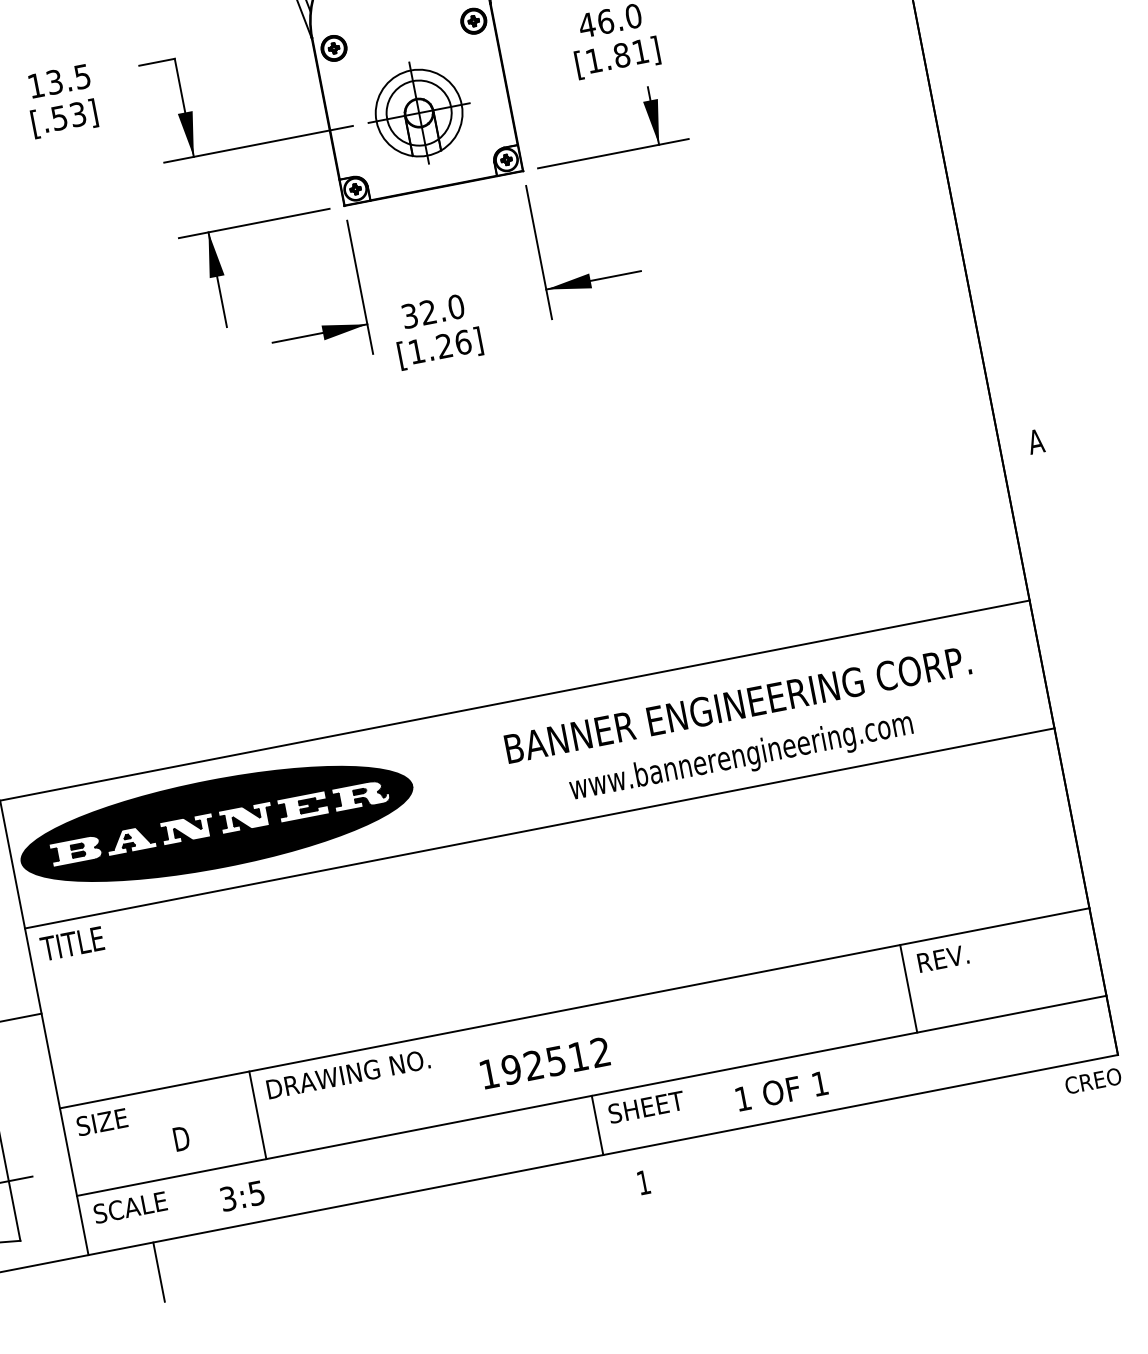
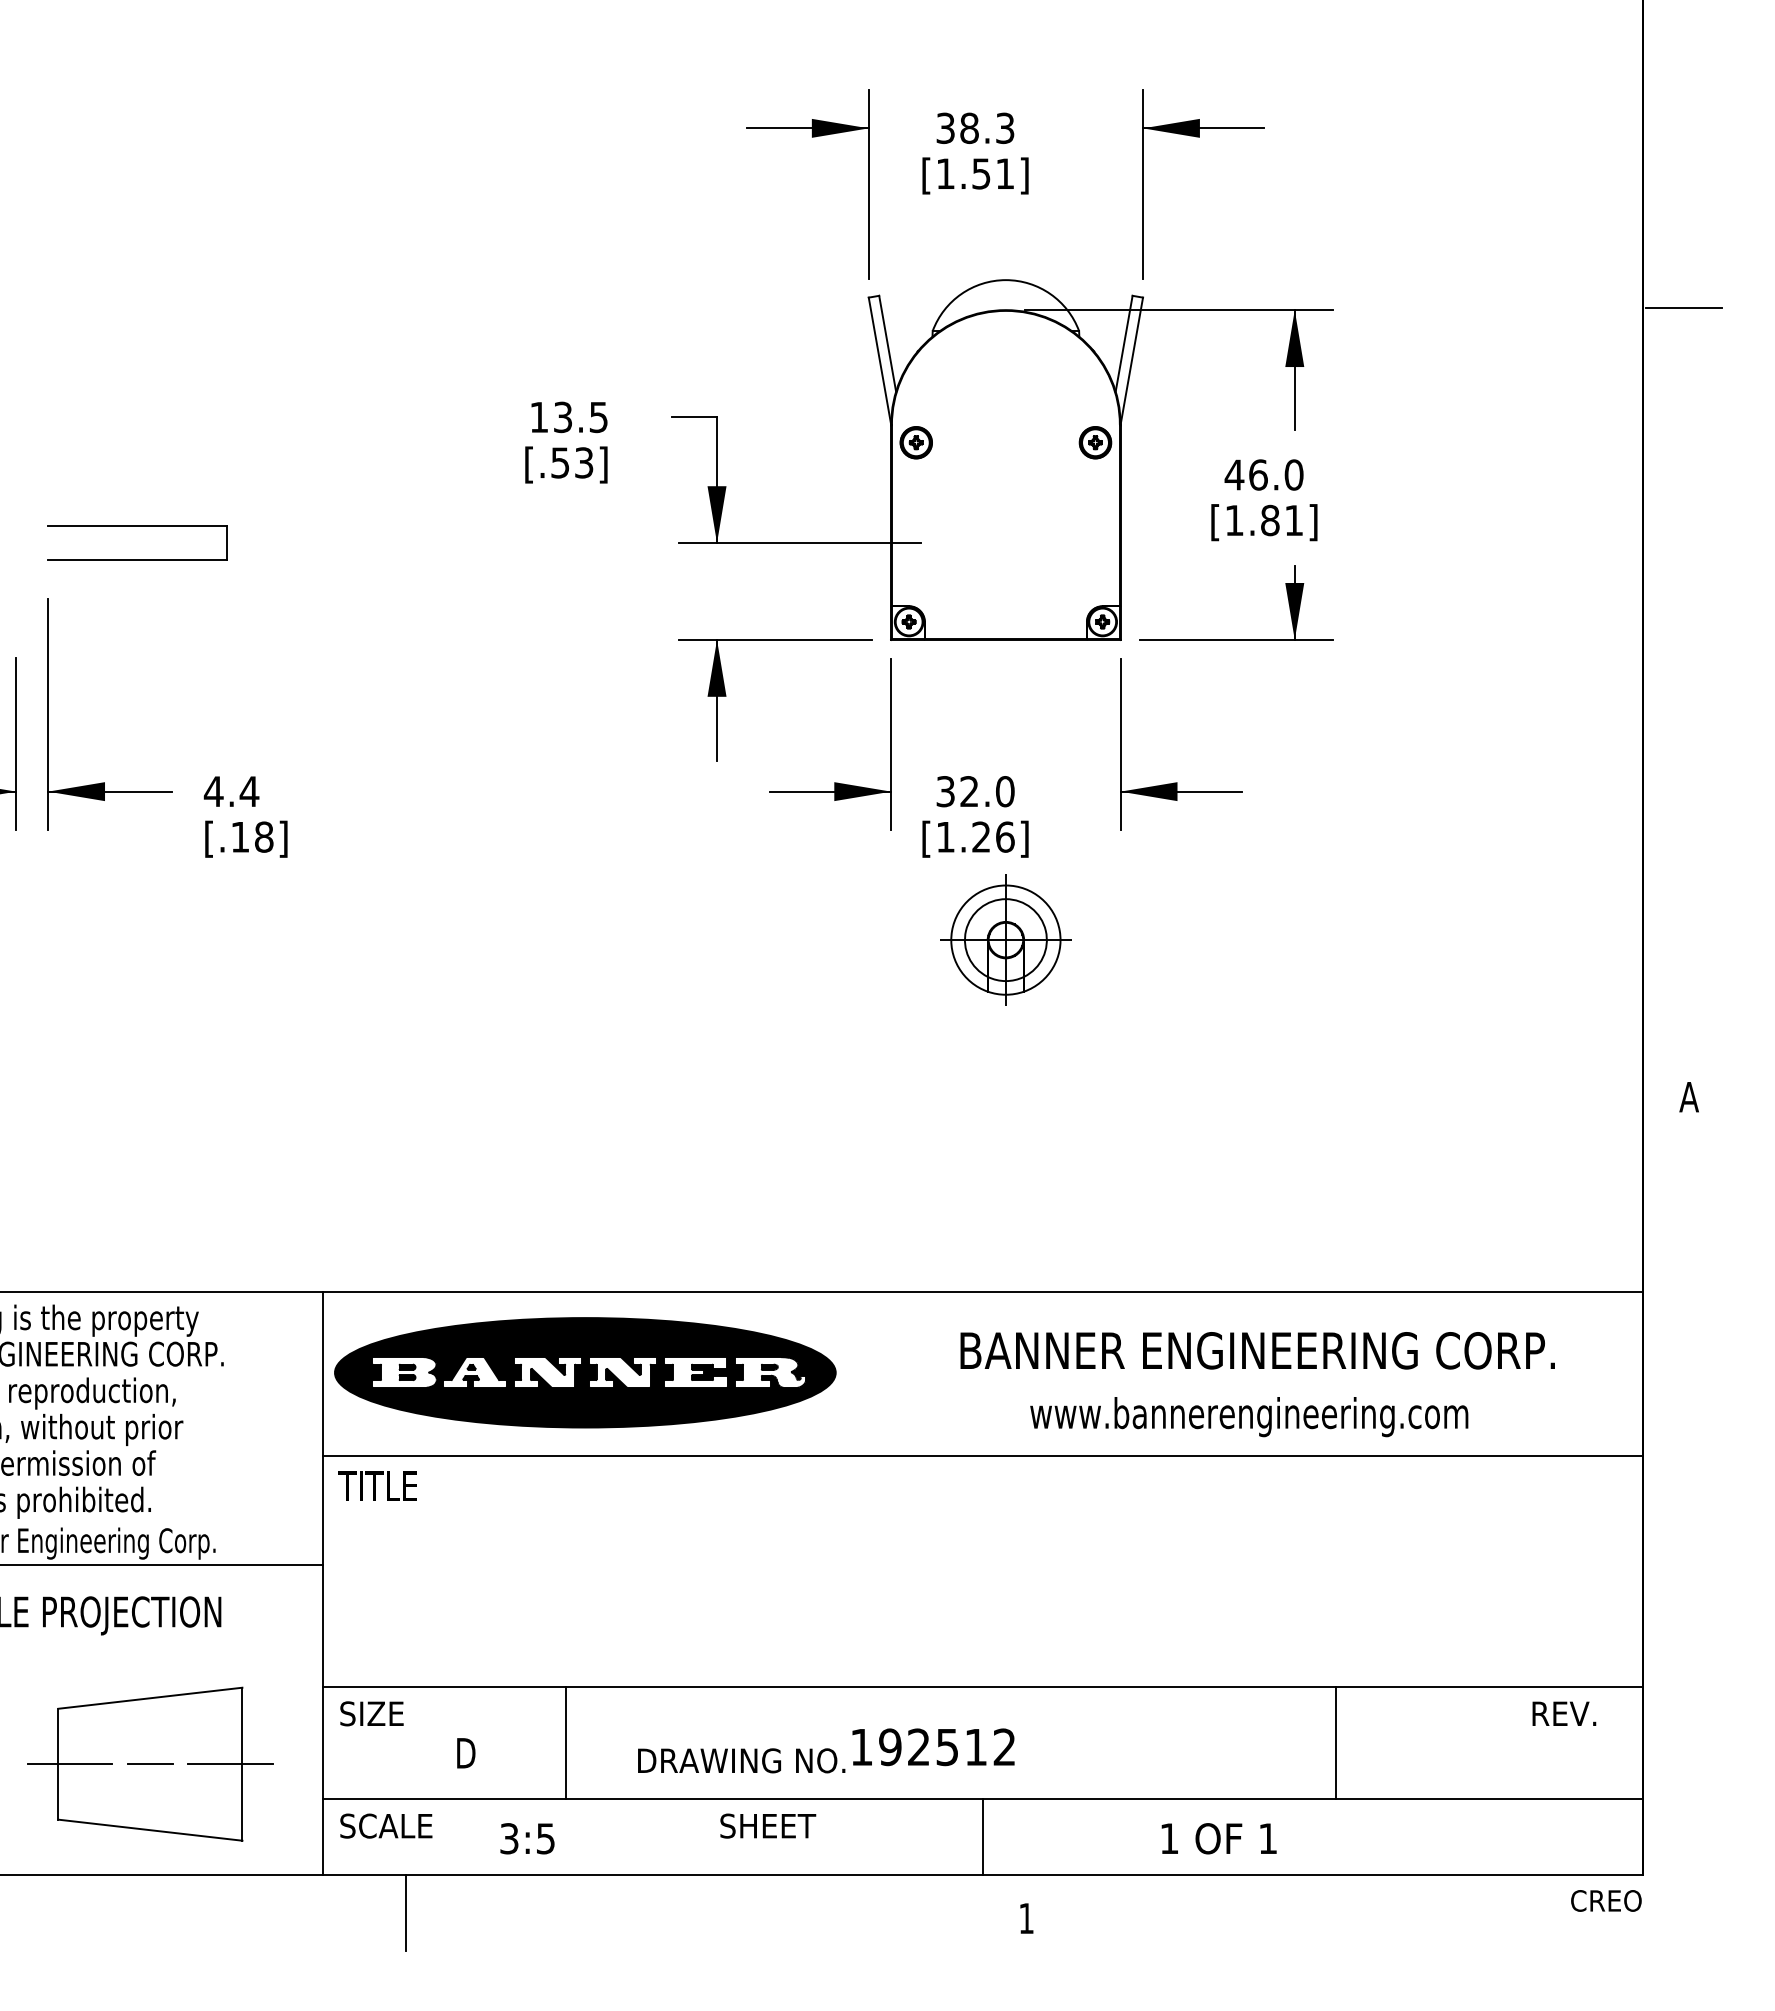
part: (418, 112) -> (1005, 939), moved
text: (943, 958) -> (1564, 1713), moved
line: (908, 988) -> (1336, 1742), moved
text: (348, 1074) -> (741, 1760), moved
text: (646, 1106) -> (768, 1825), moved

